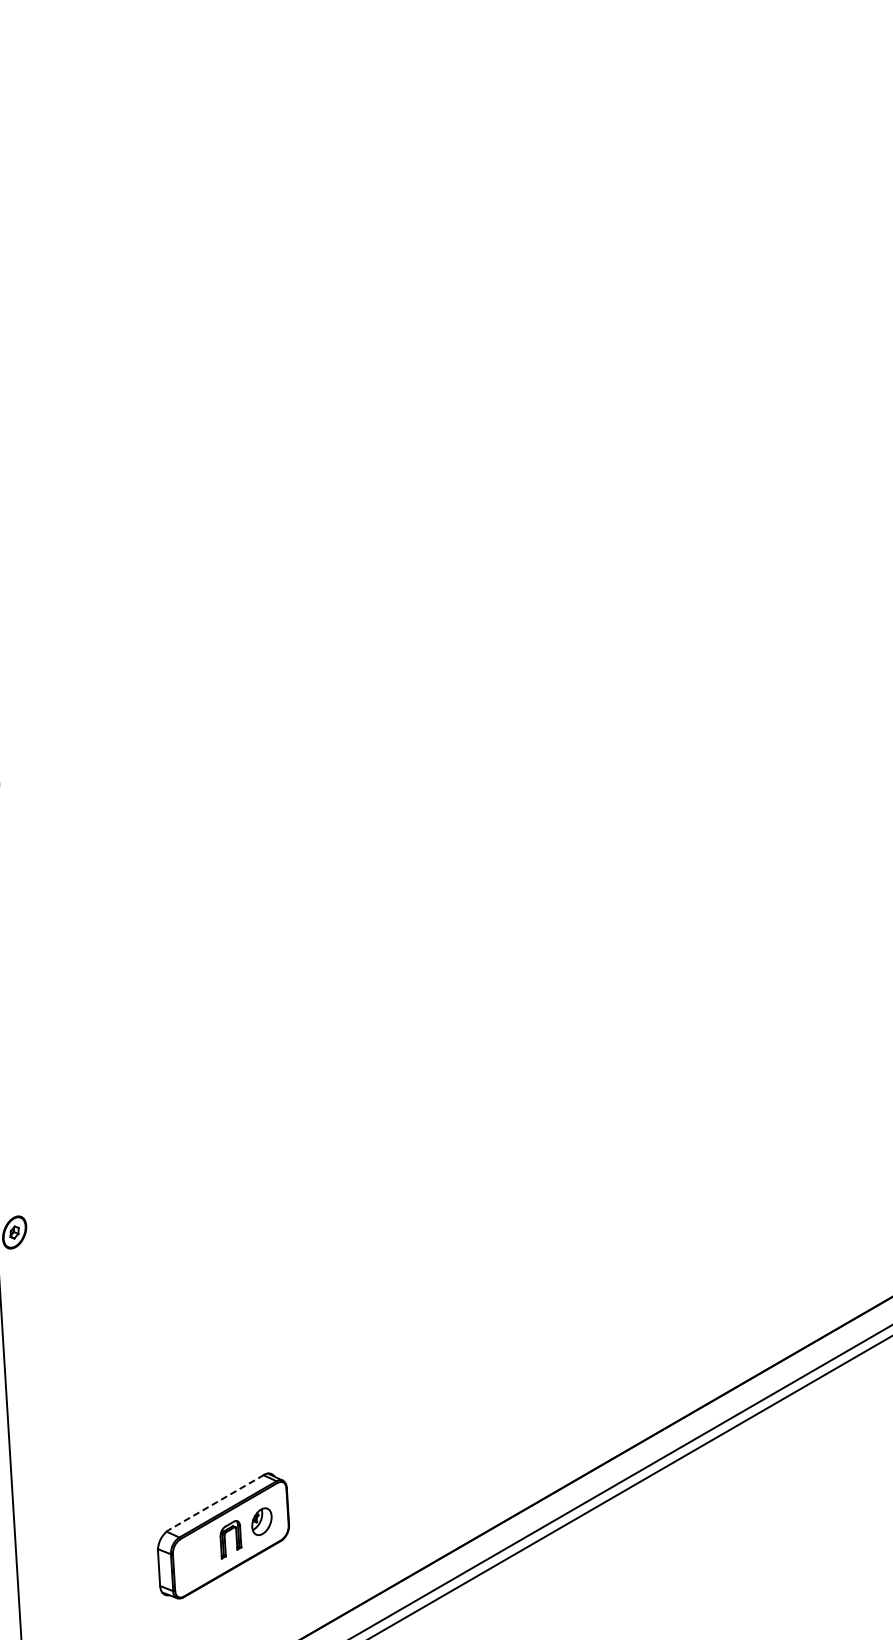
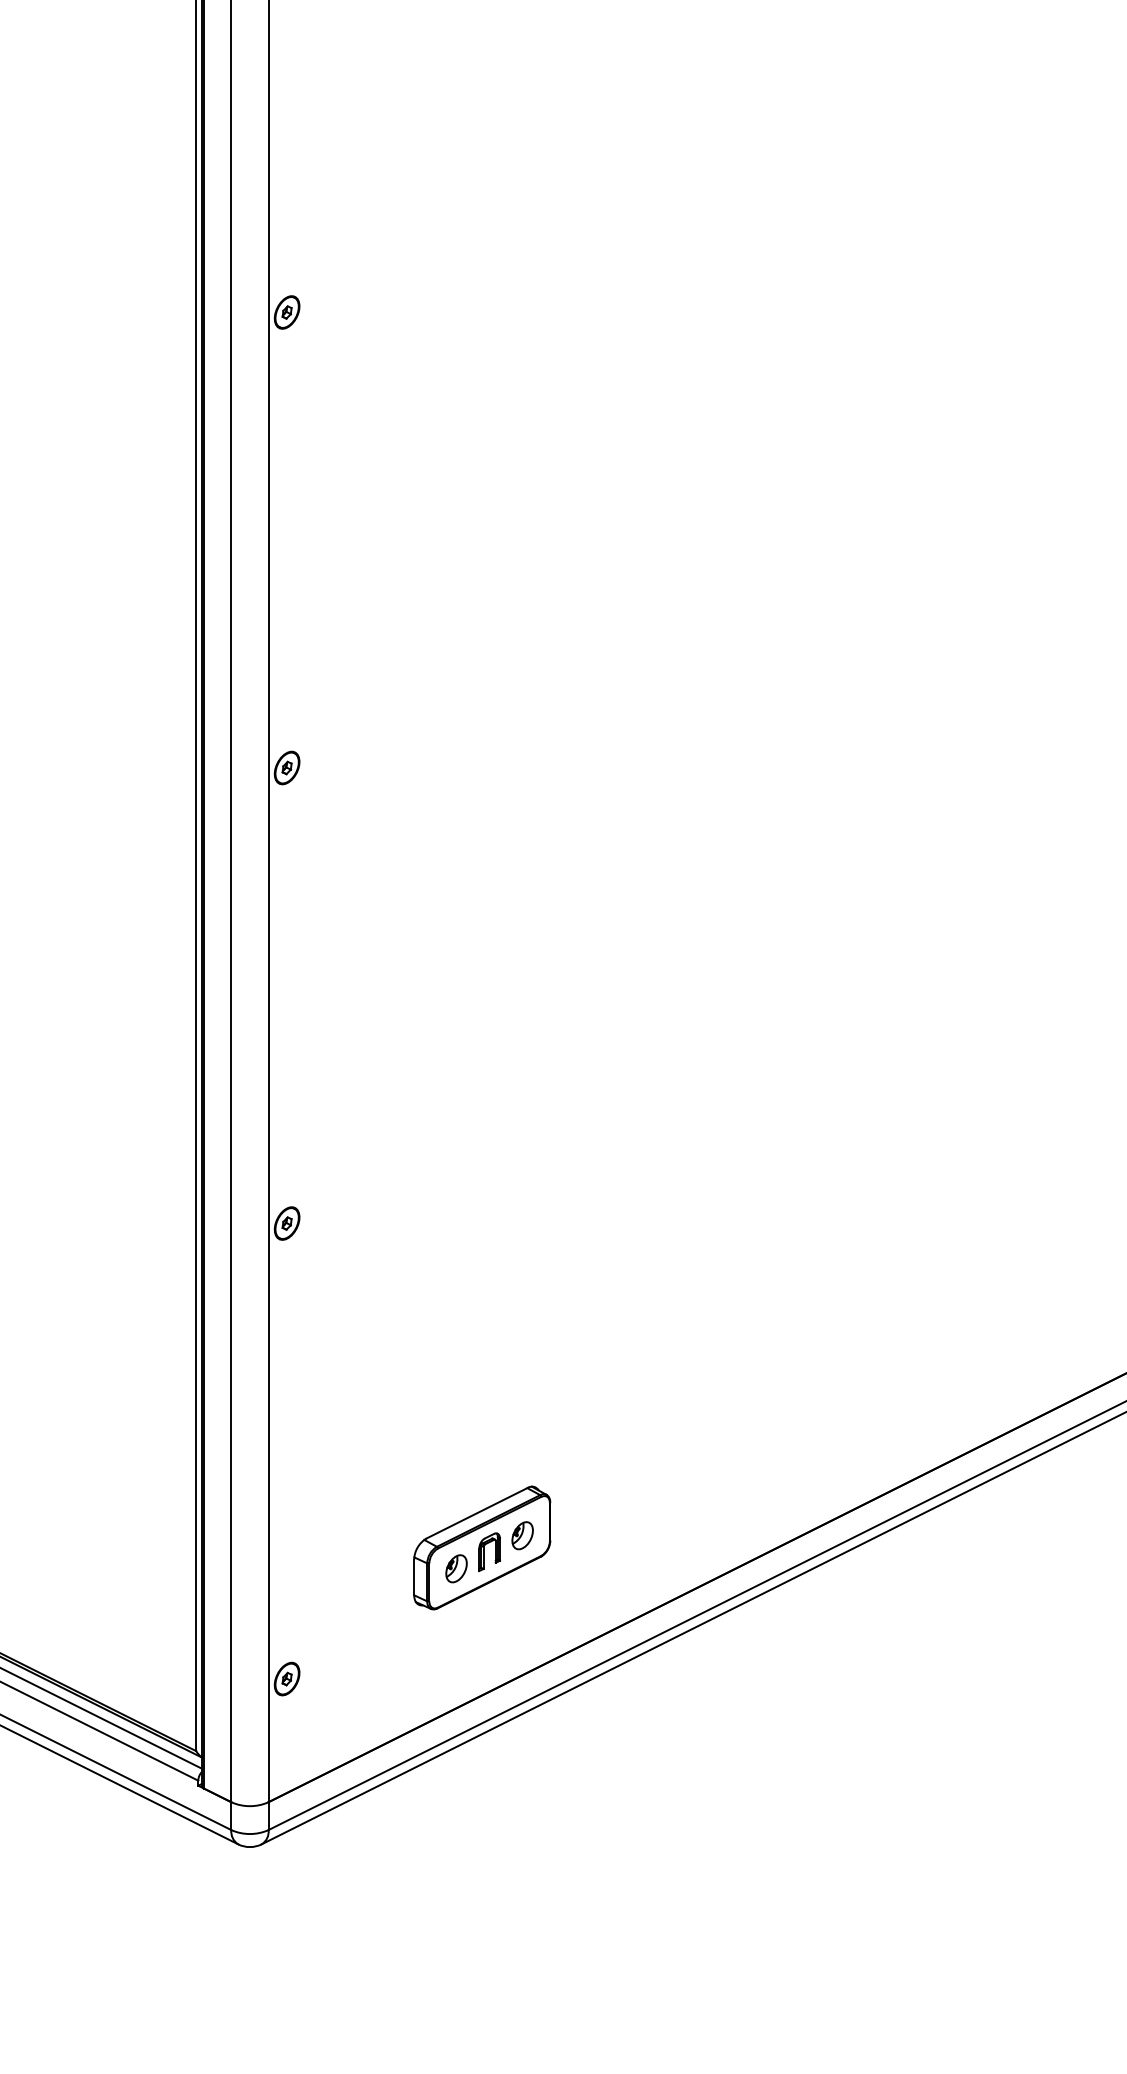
line: (216, 1502) -> (477, 1513), dashed -> solid
part: (199, 1557) -> (456, 1568), added

